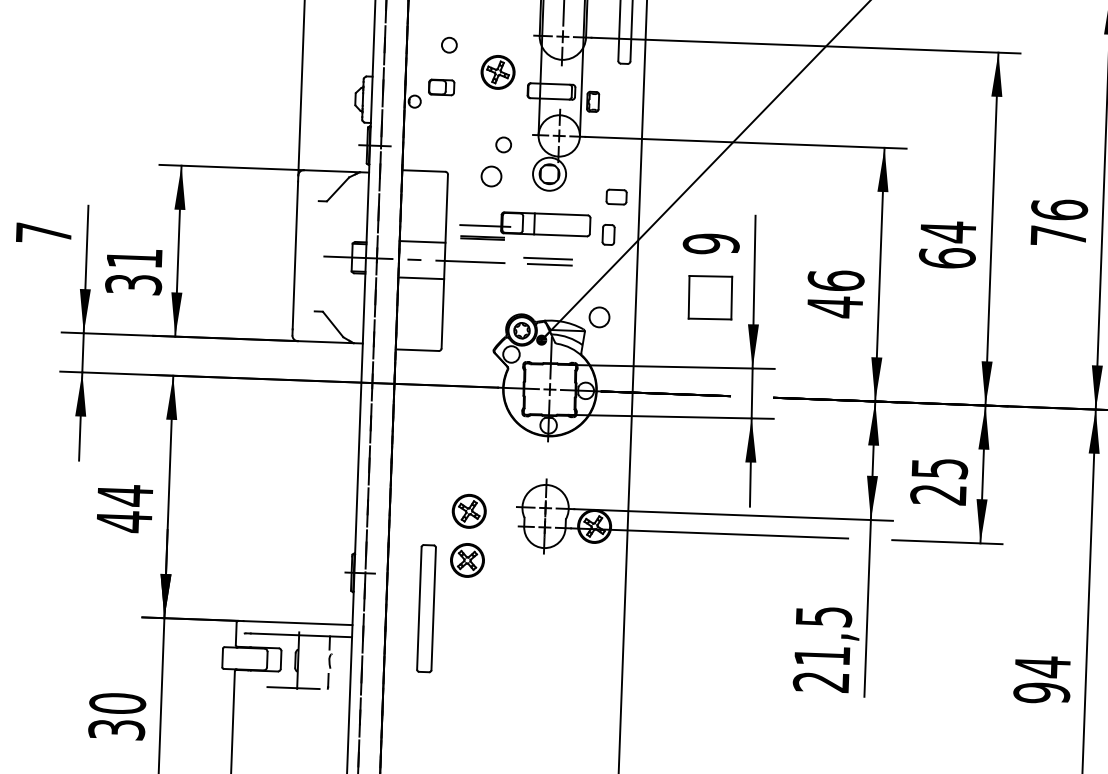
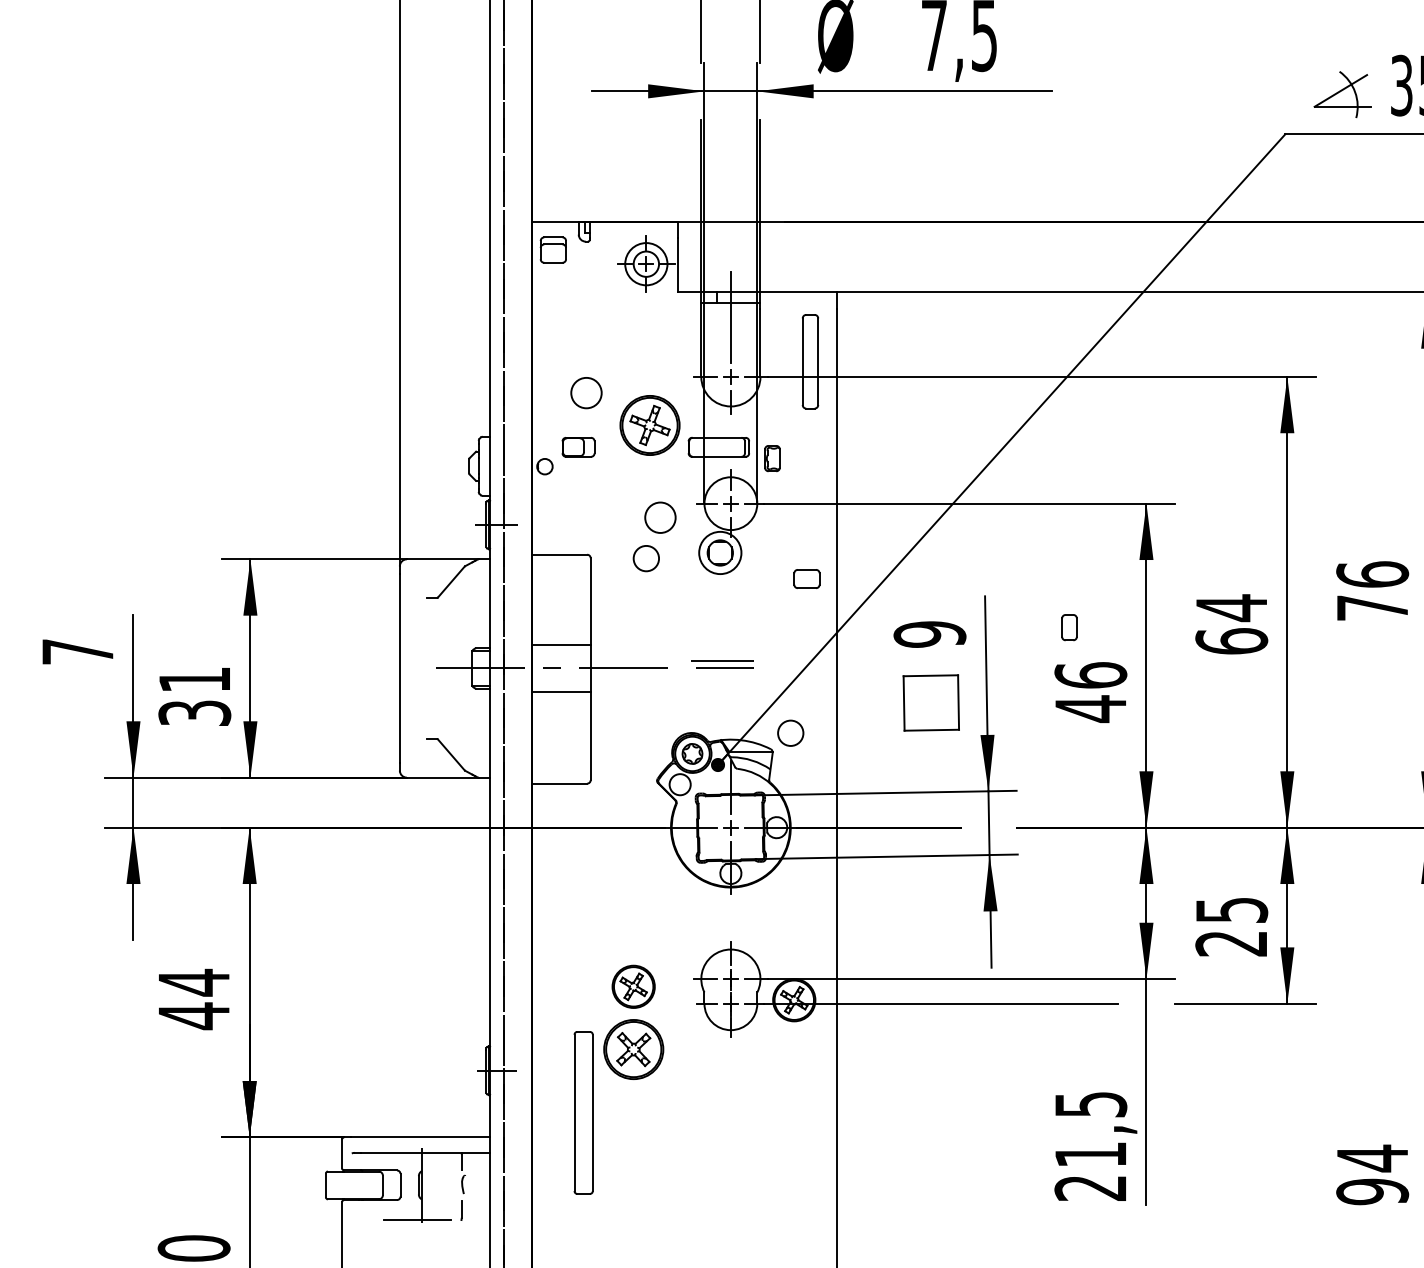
circle: (449, 44) -> (586, 392), size x1.6
part: (497, 72) -> (649, 425), size x1.4
circle: (502, 144) -> (659, 517), size x1.6
part: (525, 226) -> (691, 620), removed
part: (608, 234) -> (1069, 627), moved
part: (467, 560) -> (633, 1049), size x1.4

